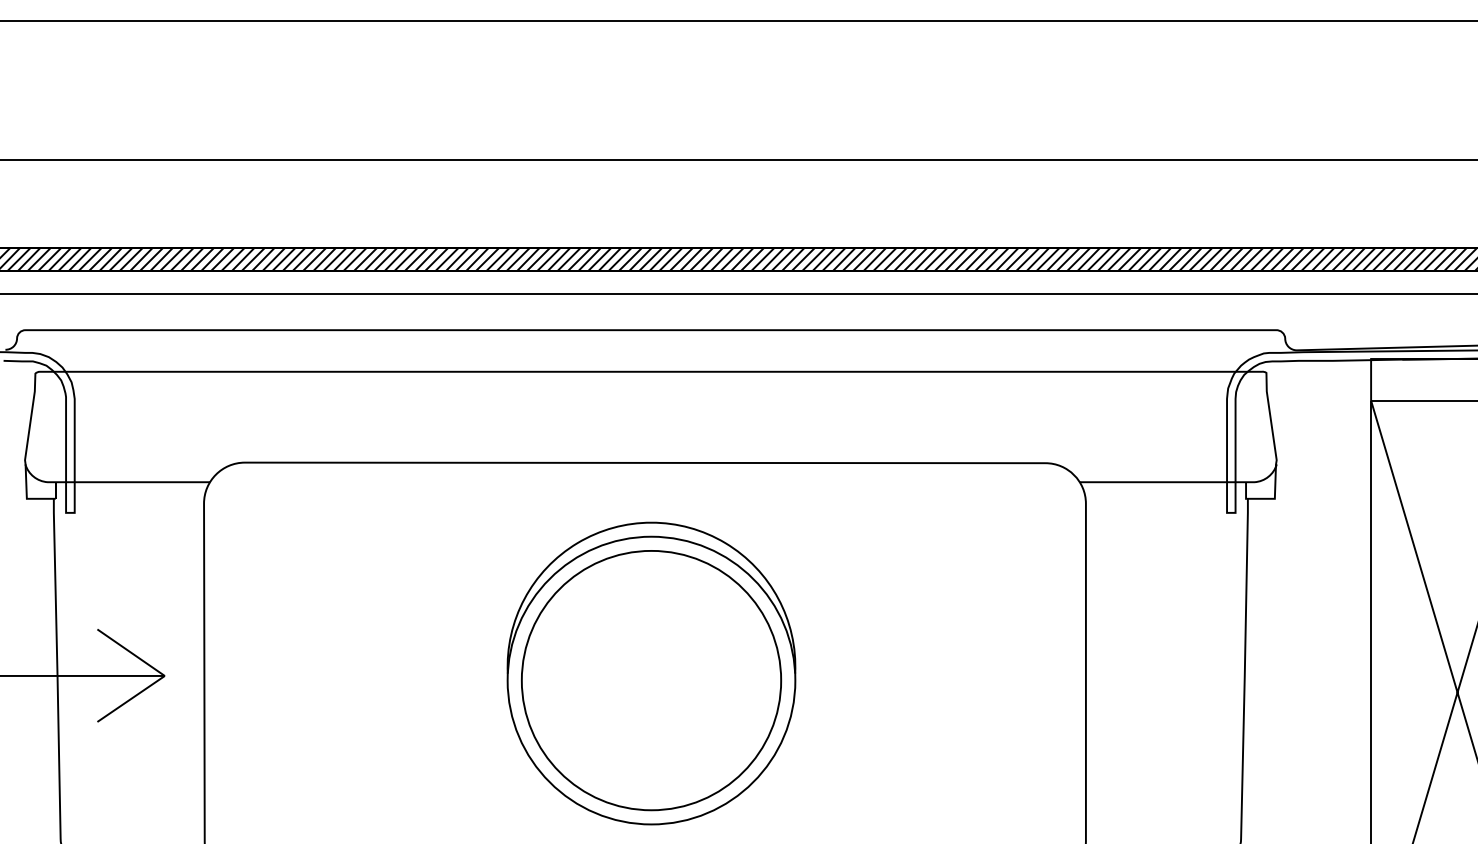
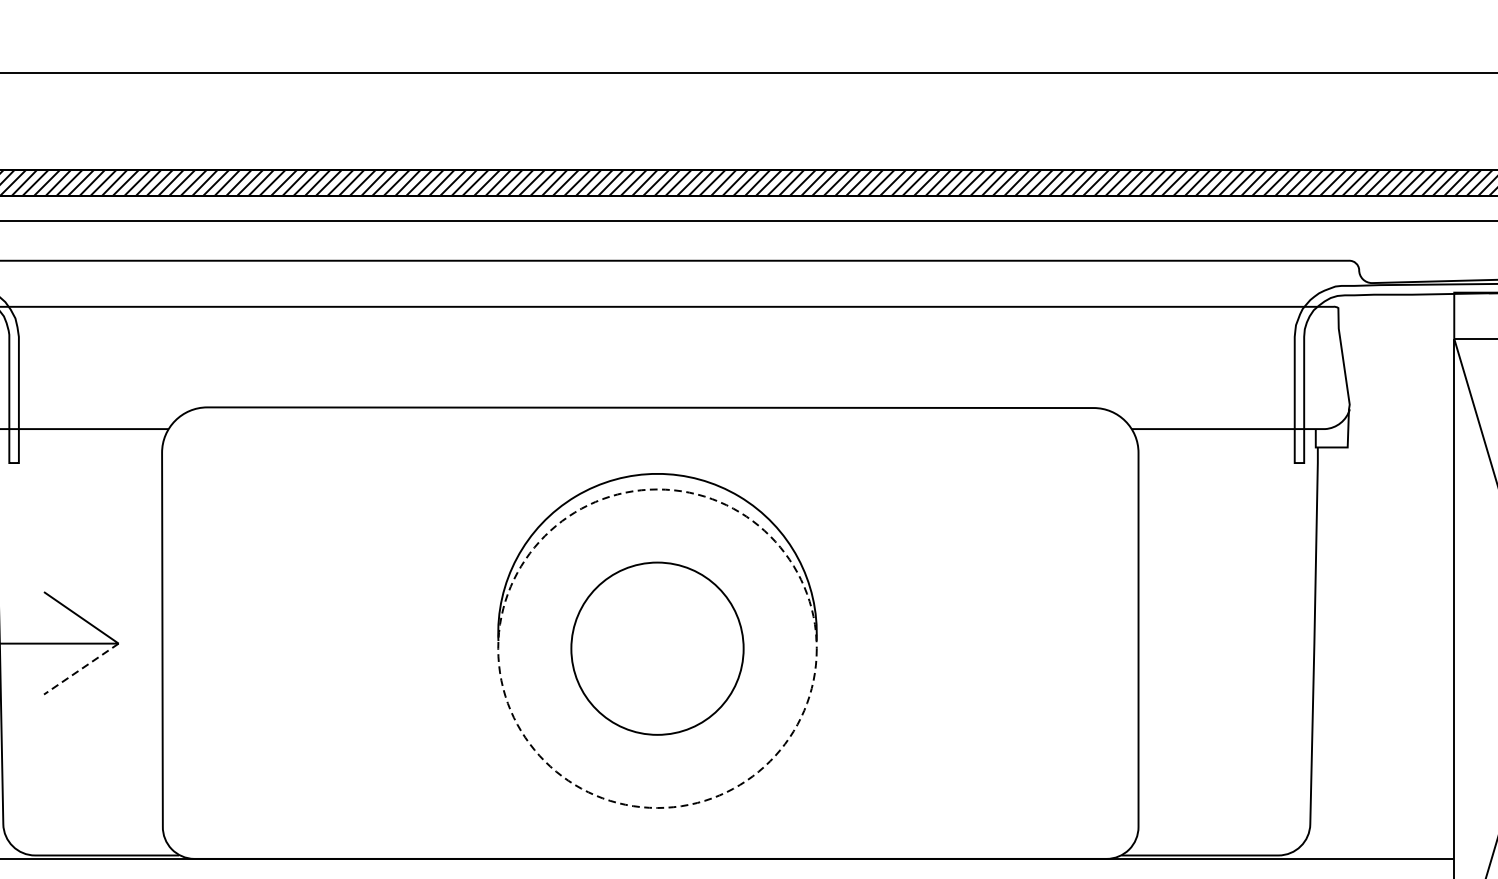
circle: (651, 680) -> (657, 648), size x0.6
circle: (651, 680) -> (657, 648), solid -> dashed
line: (131, 698) -> (81, 668), solid -> dashed

